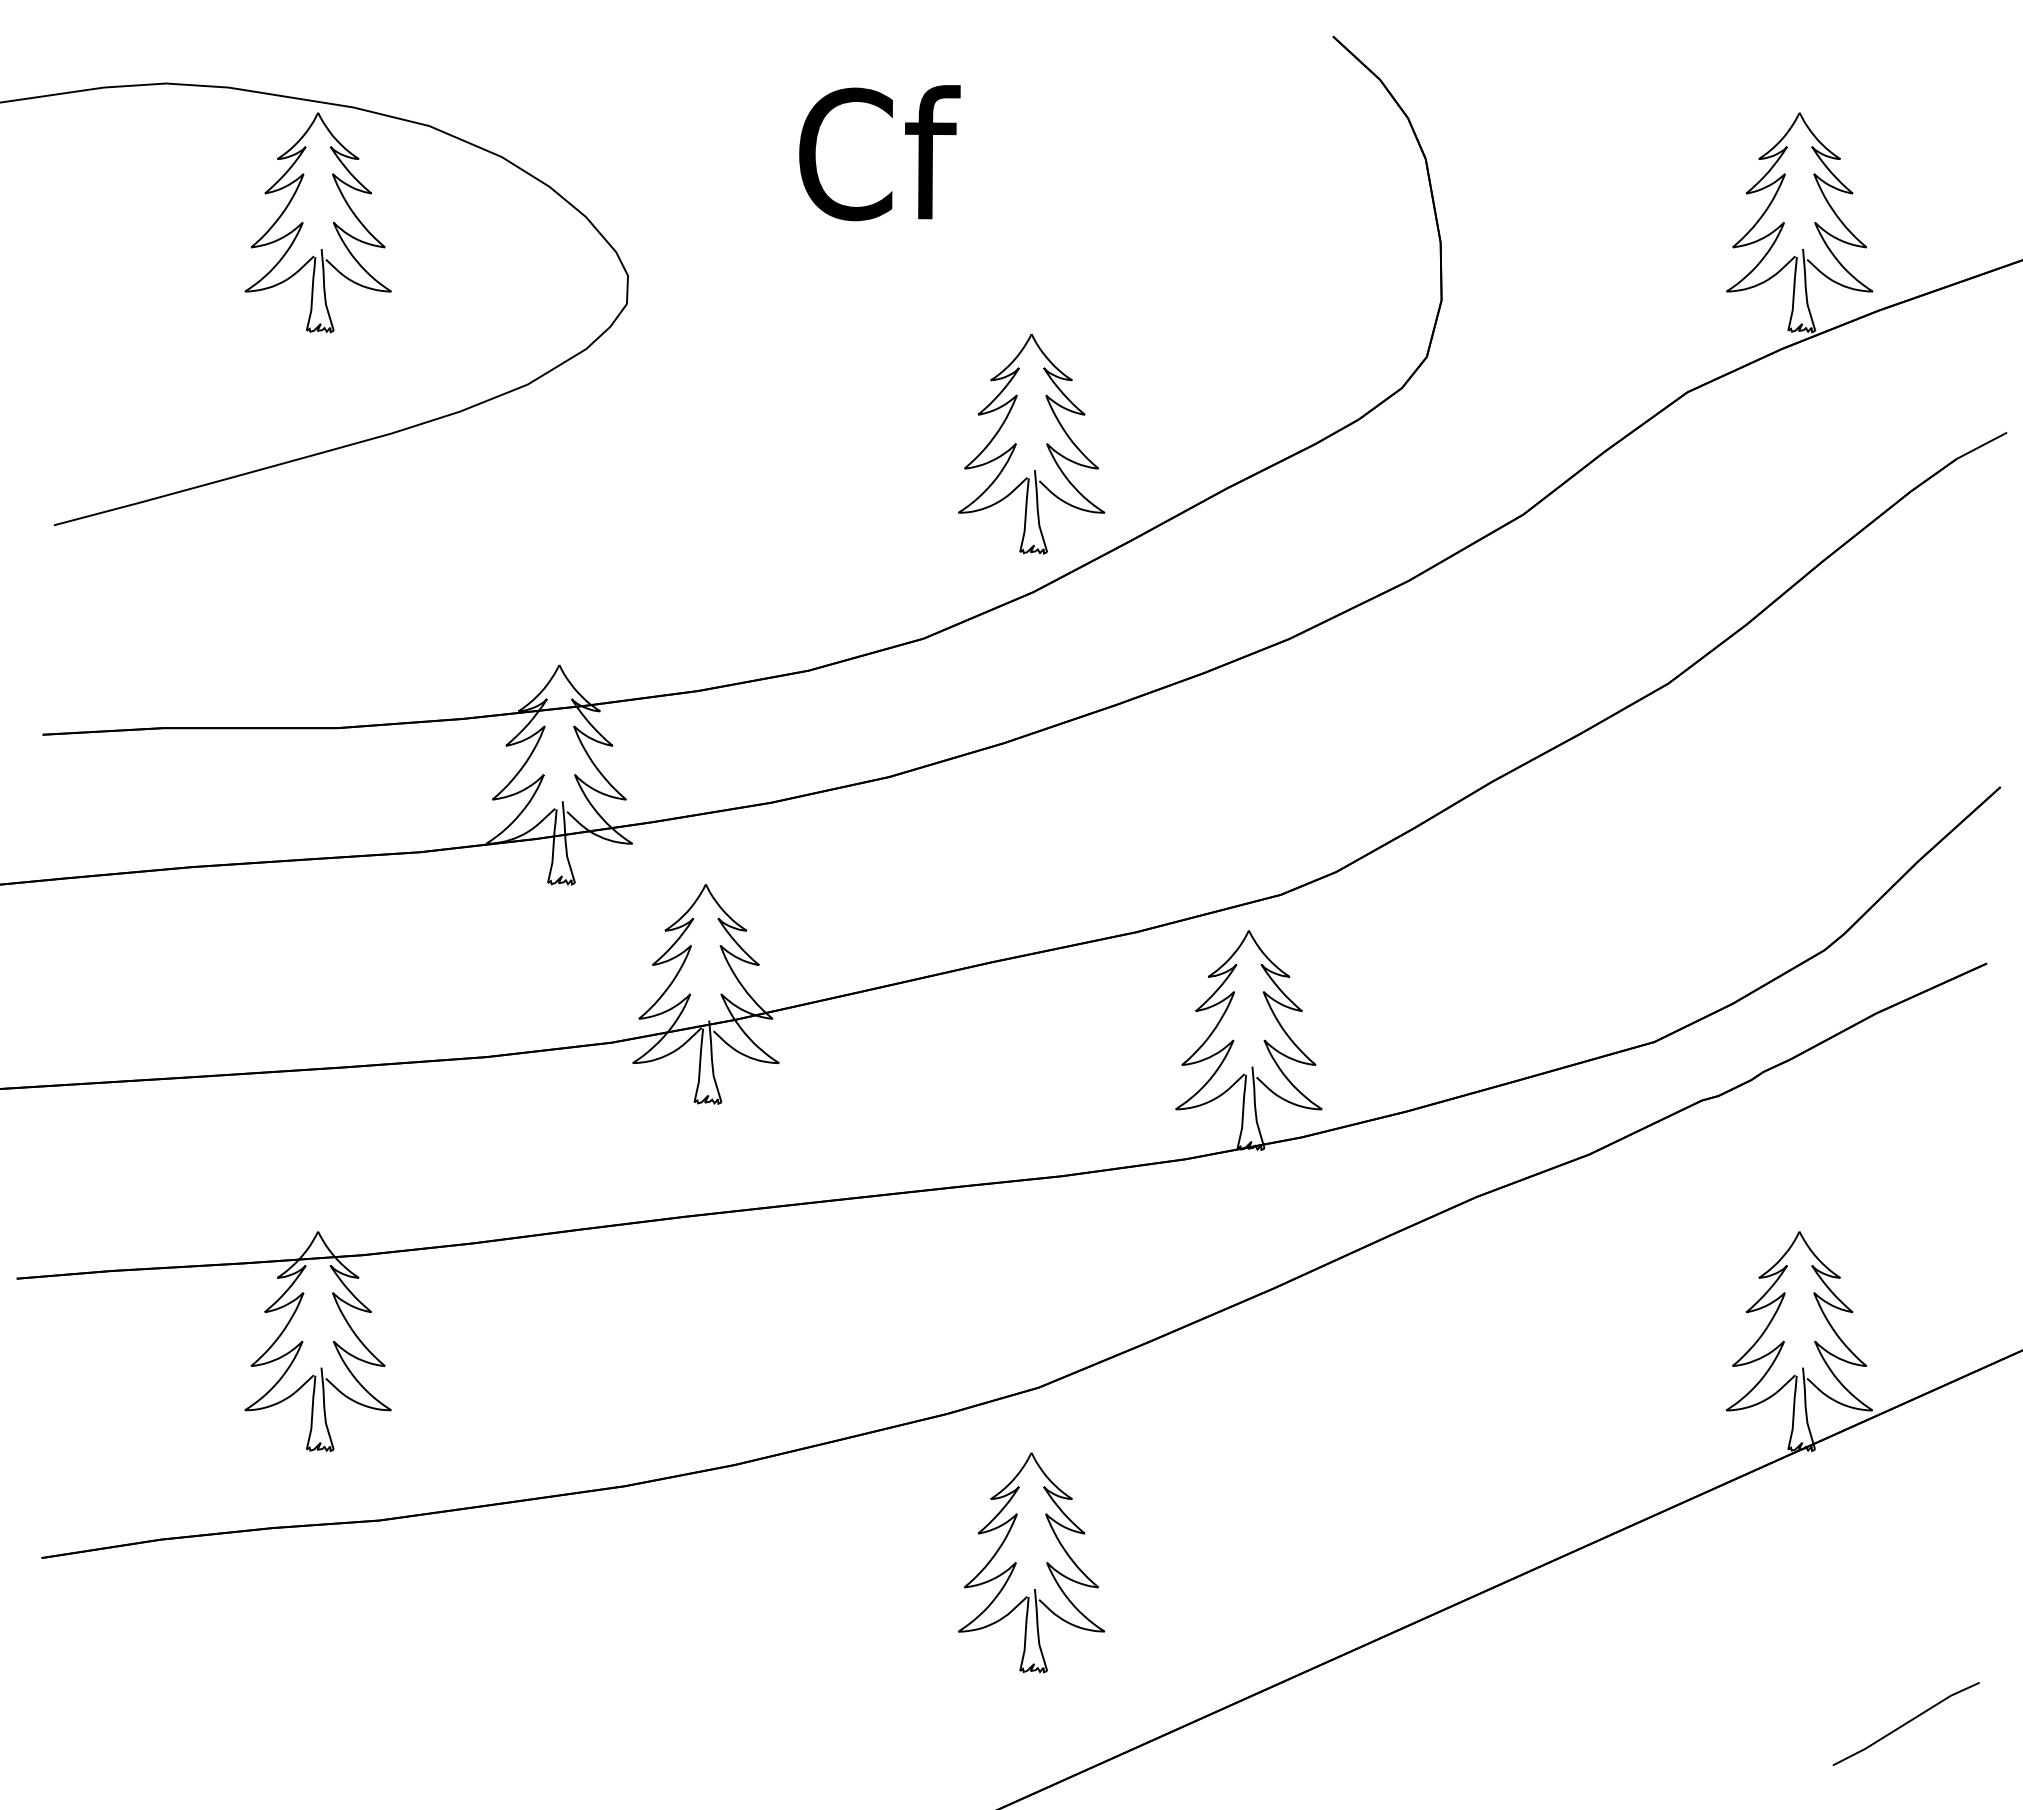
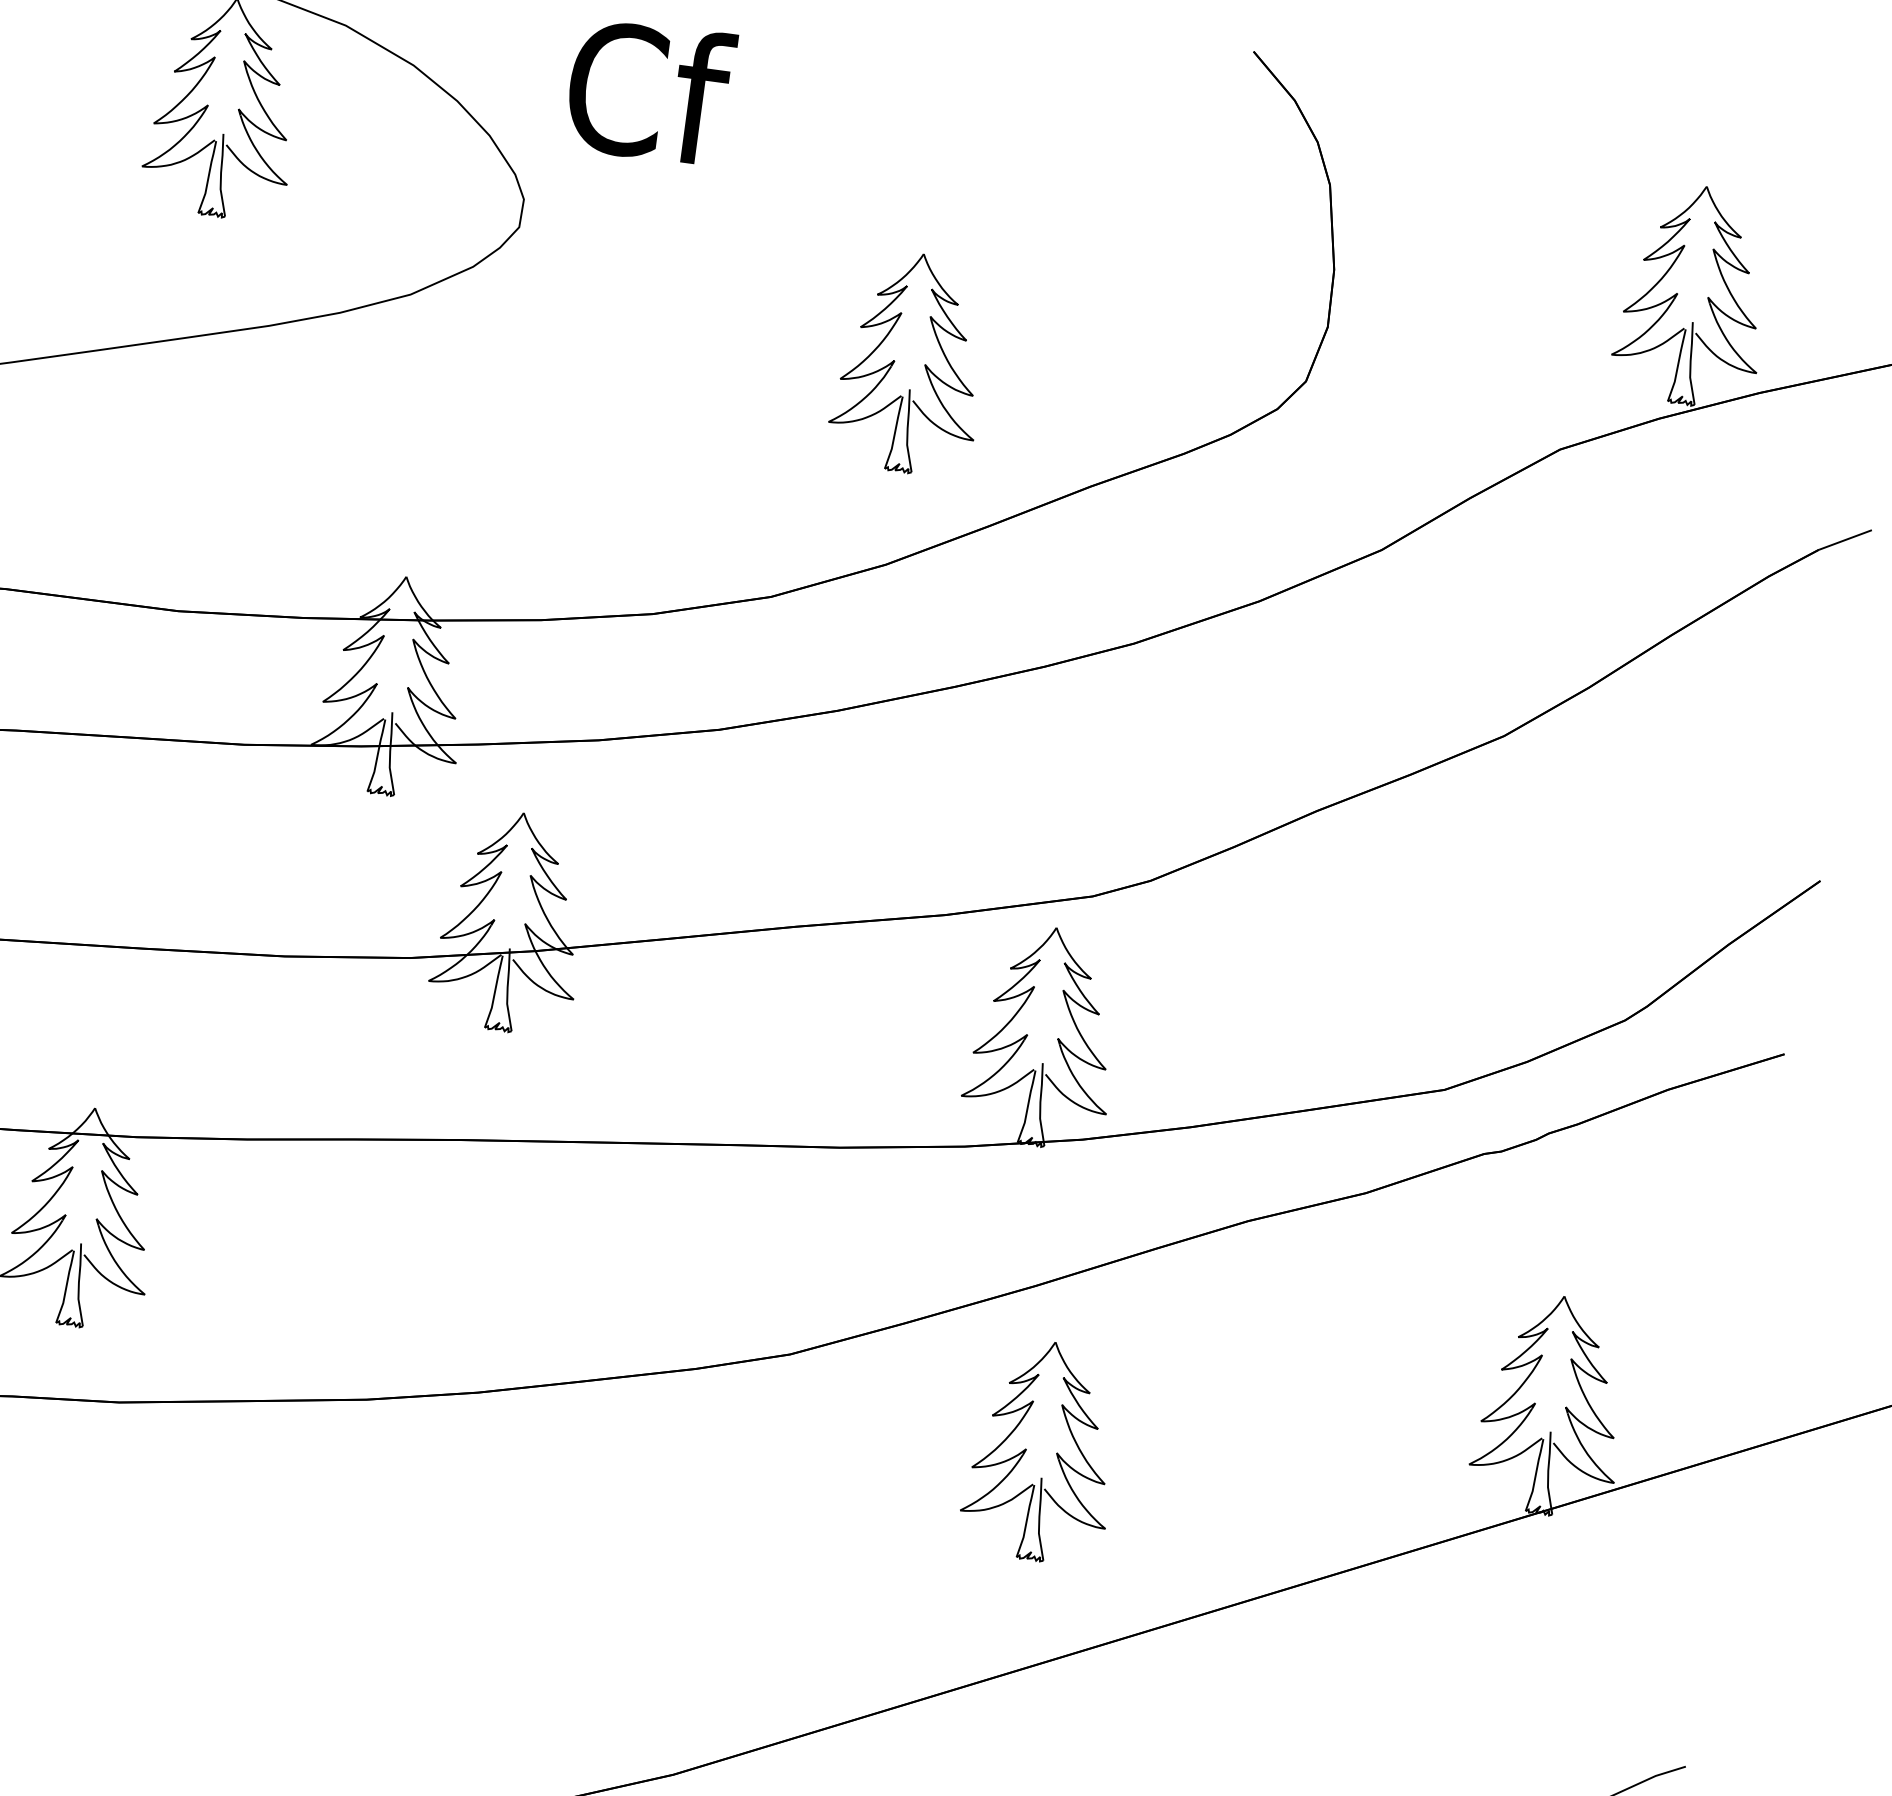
text: (879, 153) -> (650, 92), moved
part: (1016, 444) -> (894, 361), moved
part: (1016, 1562) -> (1026, 1449), moved

